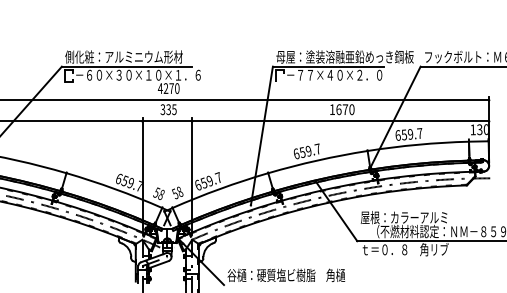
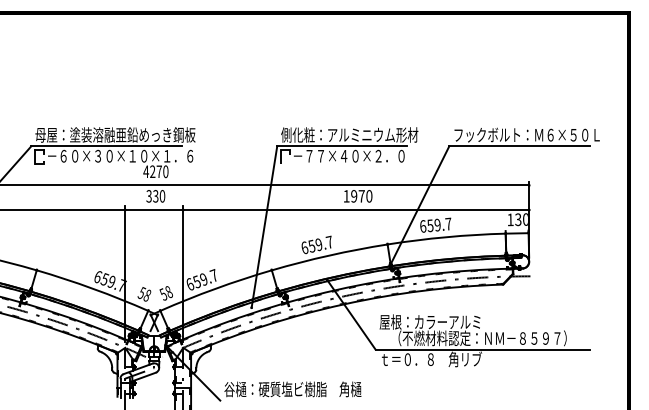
text: (134, 56) -> (115, 134), 側化粧：アルミニウム形材 -> 母屋：塗装溶融亜鉛めっき鋼板
text: (345, 56) -> (361, 134), 母屋：塗装溶融亜鉛めっき鋼板 -> 側化粧：アルミニウム形材
text: (174, 109) -> (162, 196), 335 -> 330
text: (339, 109) -> (354, 196), 1670 -> 1970

